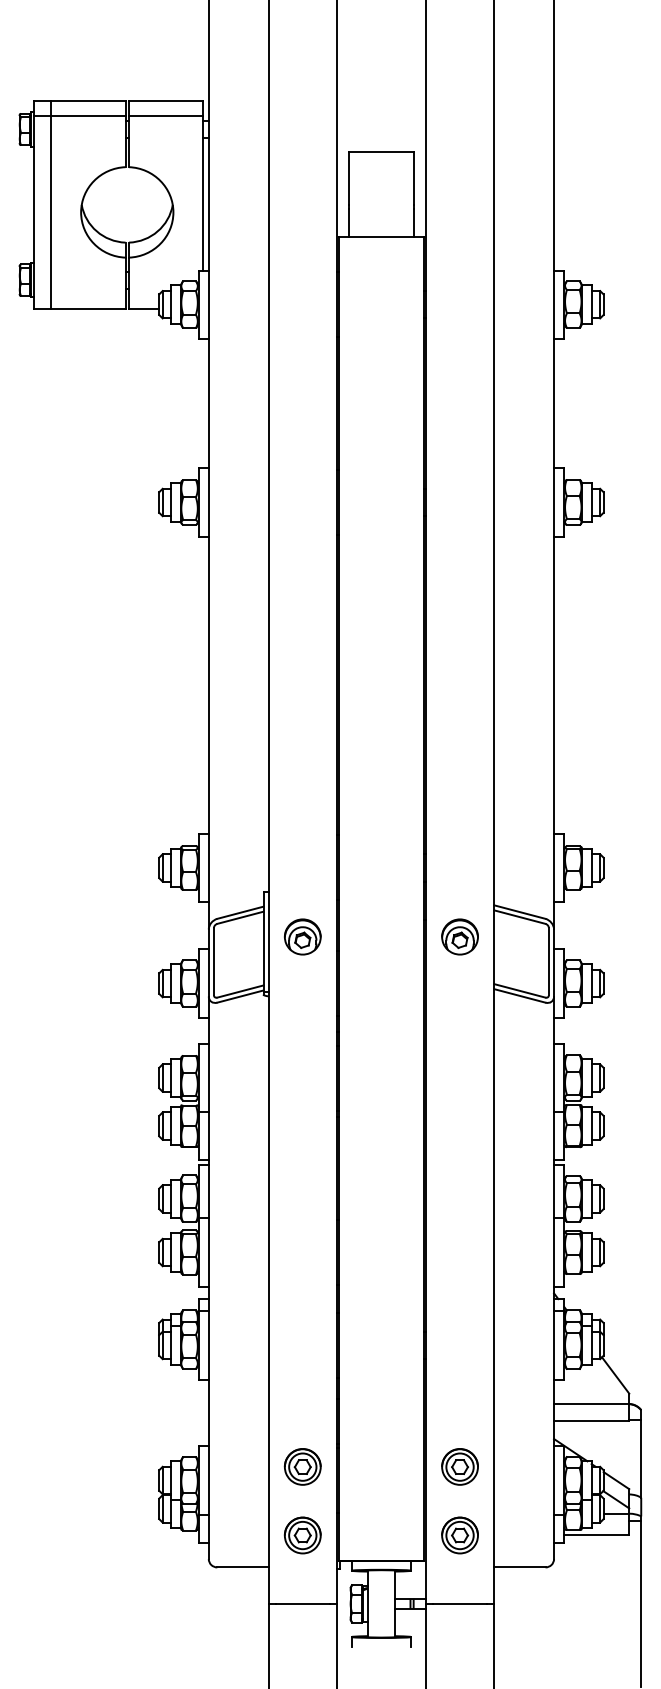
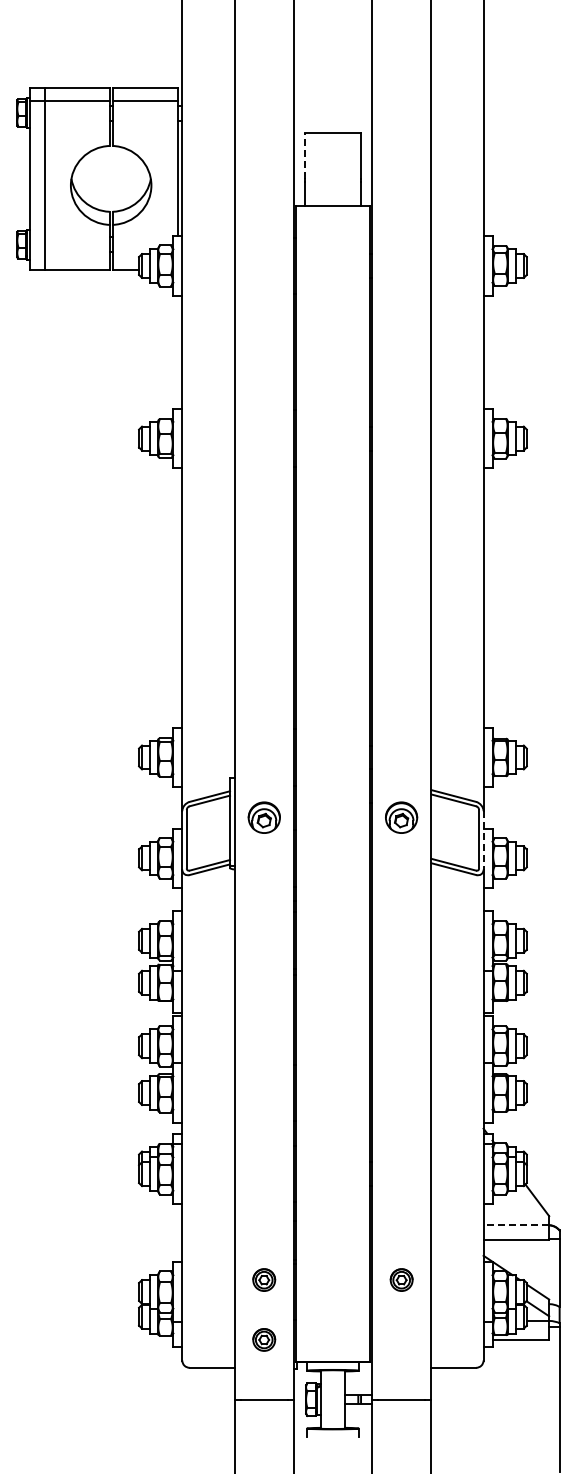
line: (348, 178) -> (304, 155), solid -> dashed
line: (553, 963) -> (483, 840), solid -> dashed
line: (591, 1404) -> (516, 1225), solid -> dashed
part: (301, 1466) -> (263, 1279), size x0.7
part: (459, 1466) -> (401, 1279), size x0.7
part: (301, 1534) -> (263, 1339), size x0.7
part: (459, 1534) -> (401, 1339), removed

